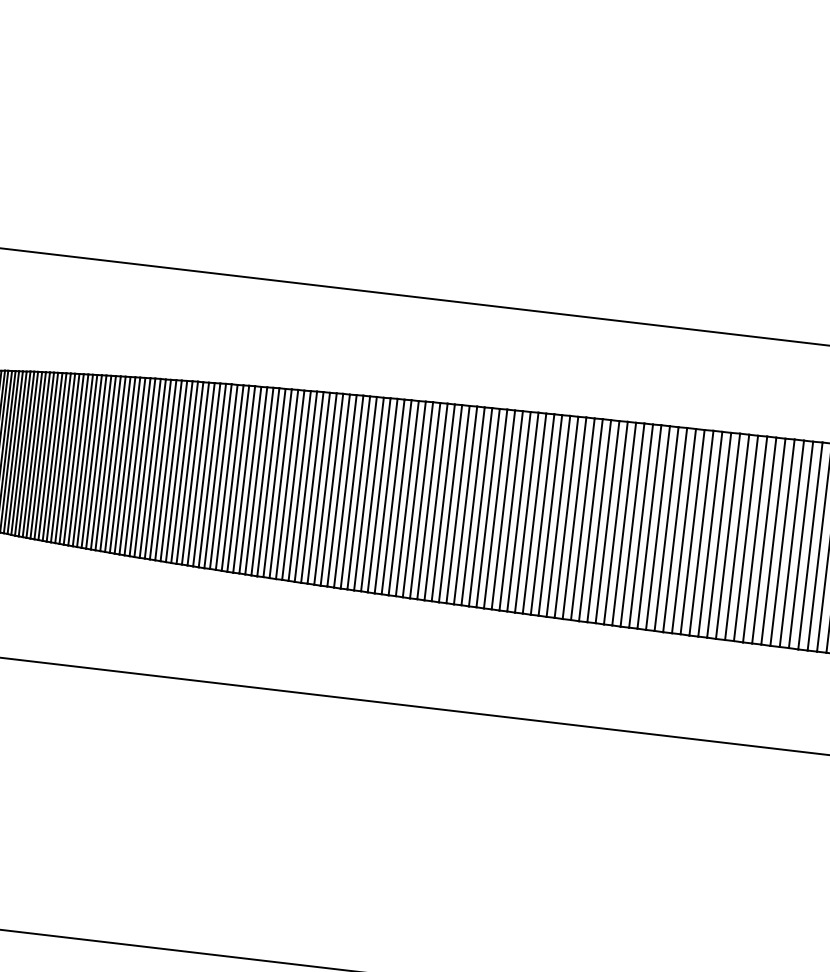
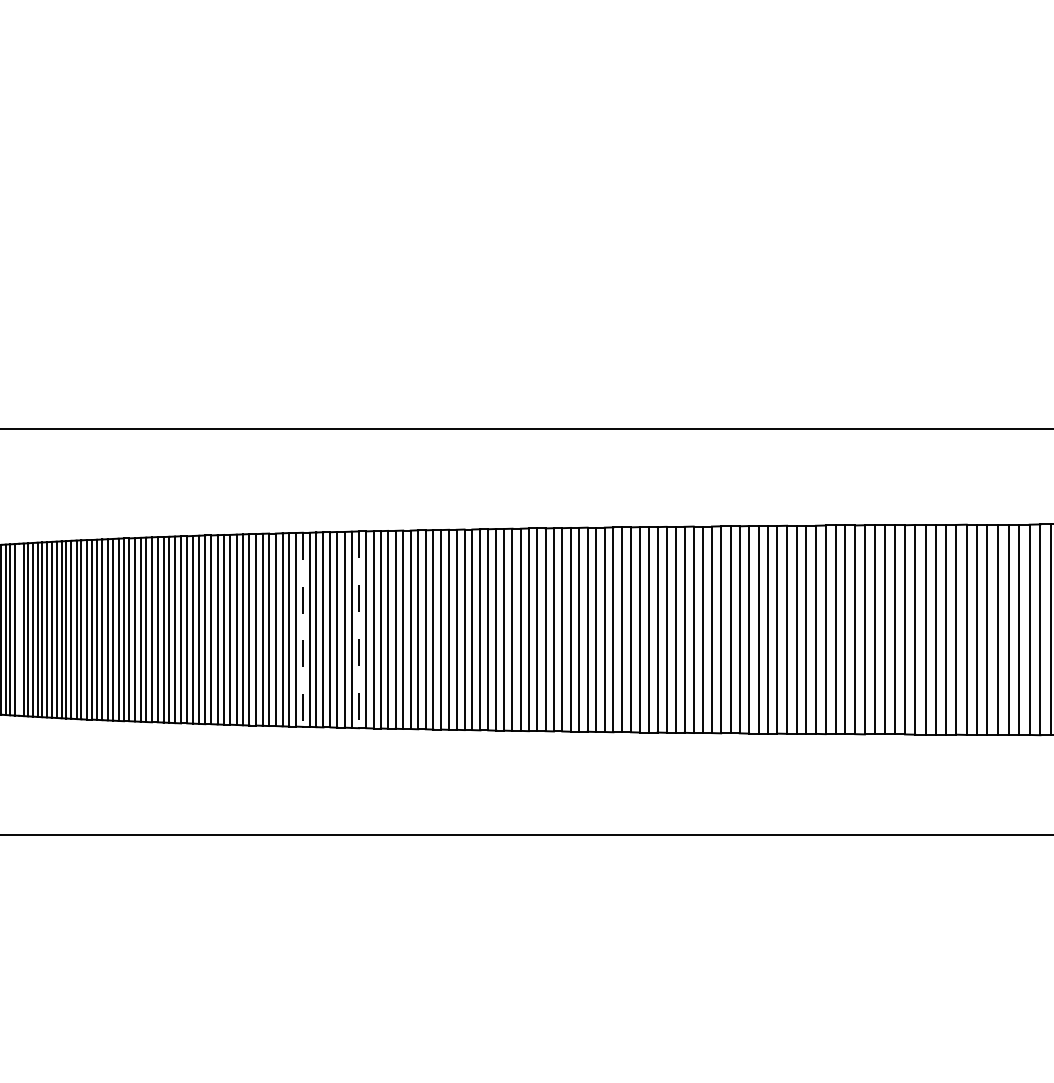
line: (83, 460) -> (19, 629), removed
line: (365, 494) -> (302, 630), solid -> dashed
line: (421, 501) -> (359, 630), solid -> dashed

